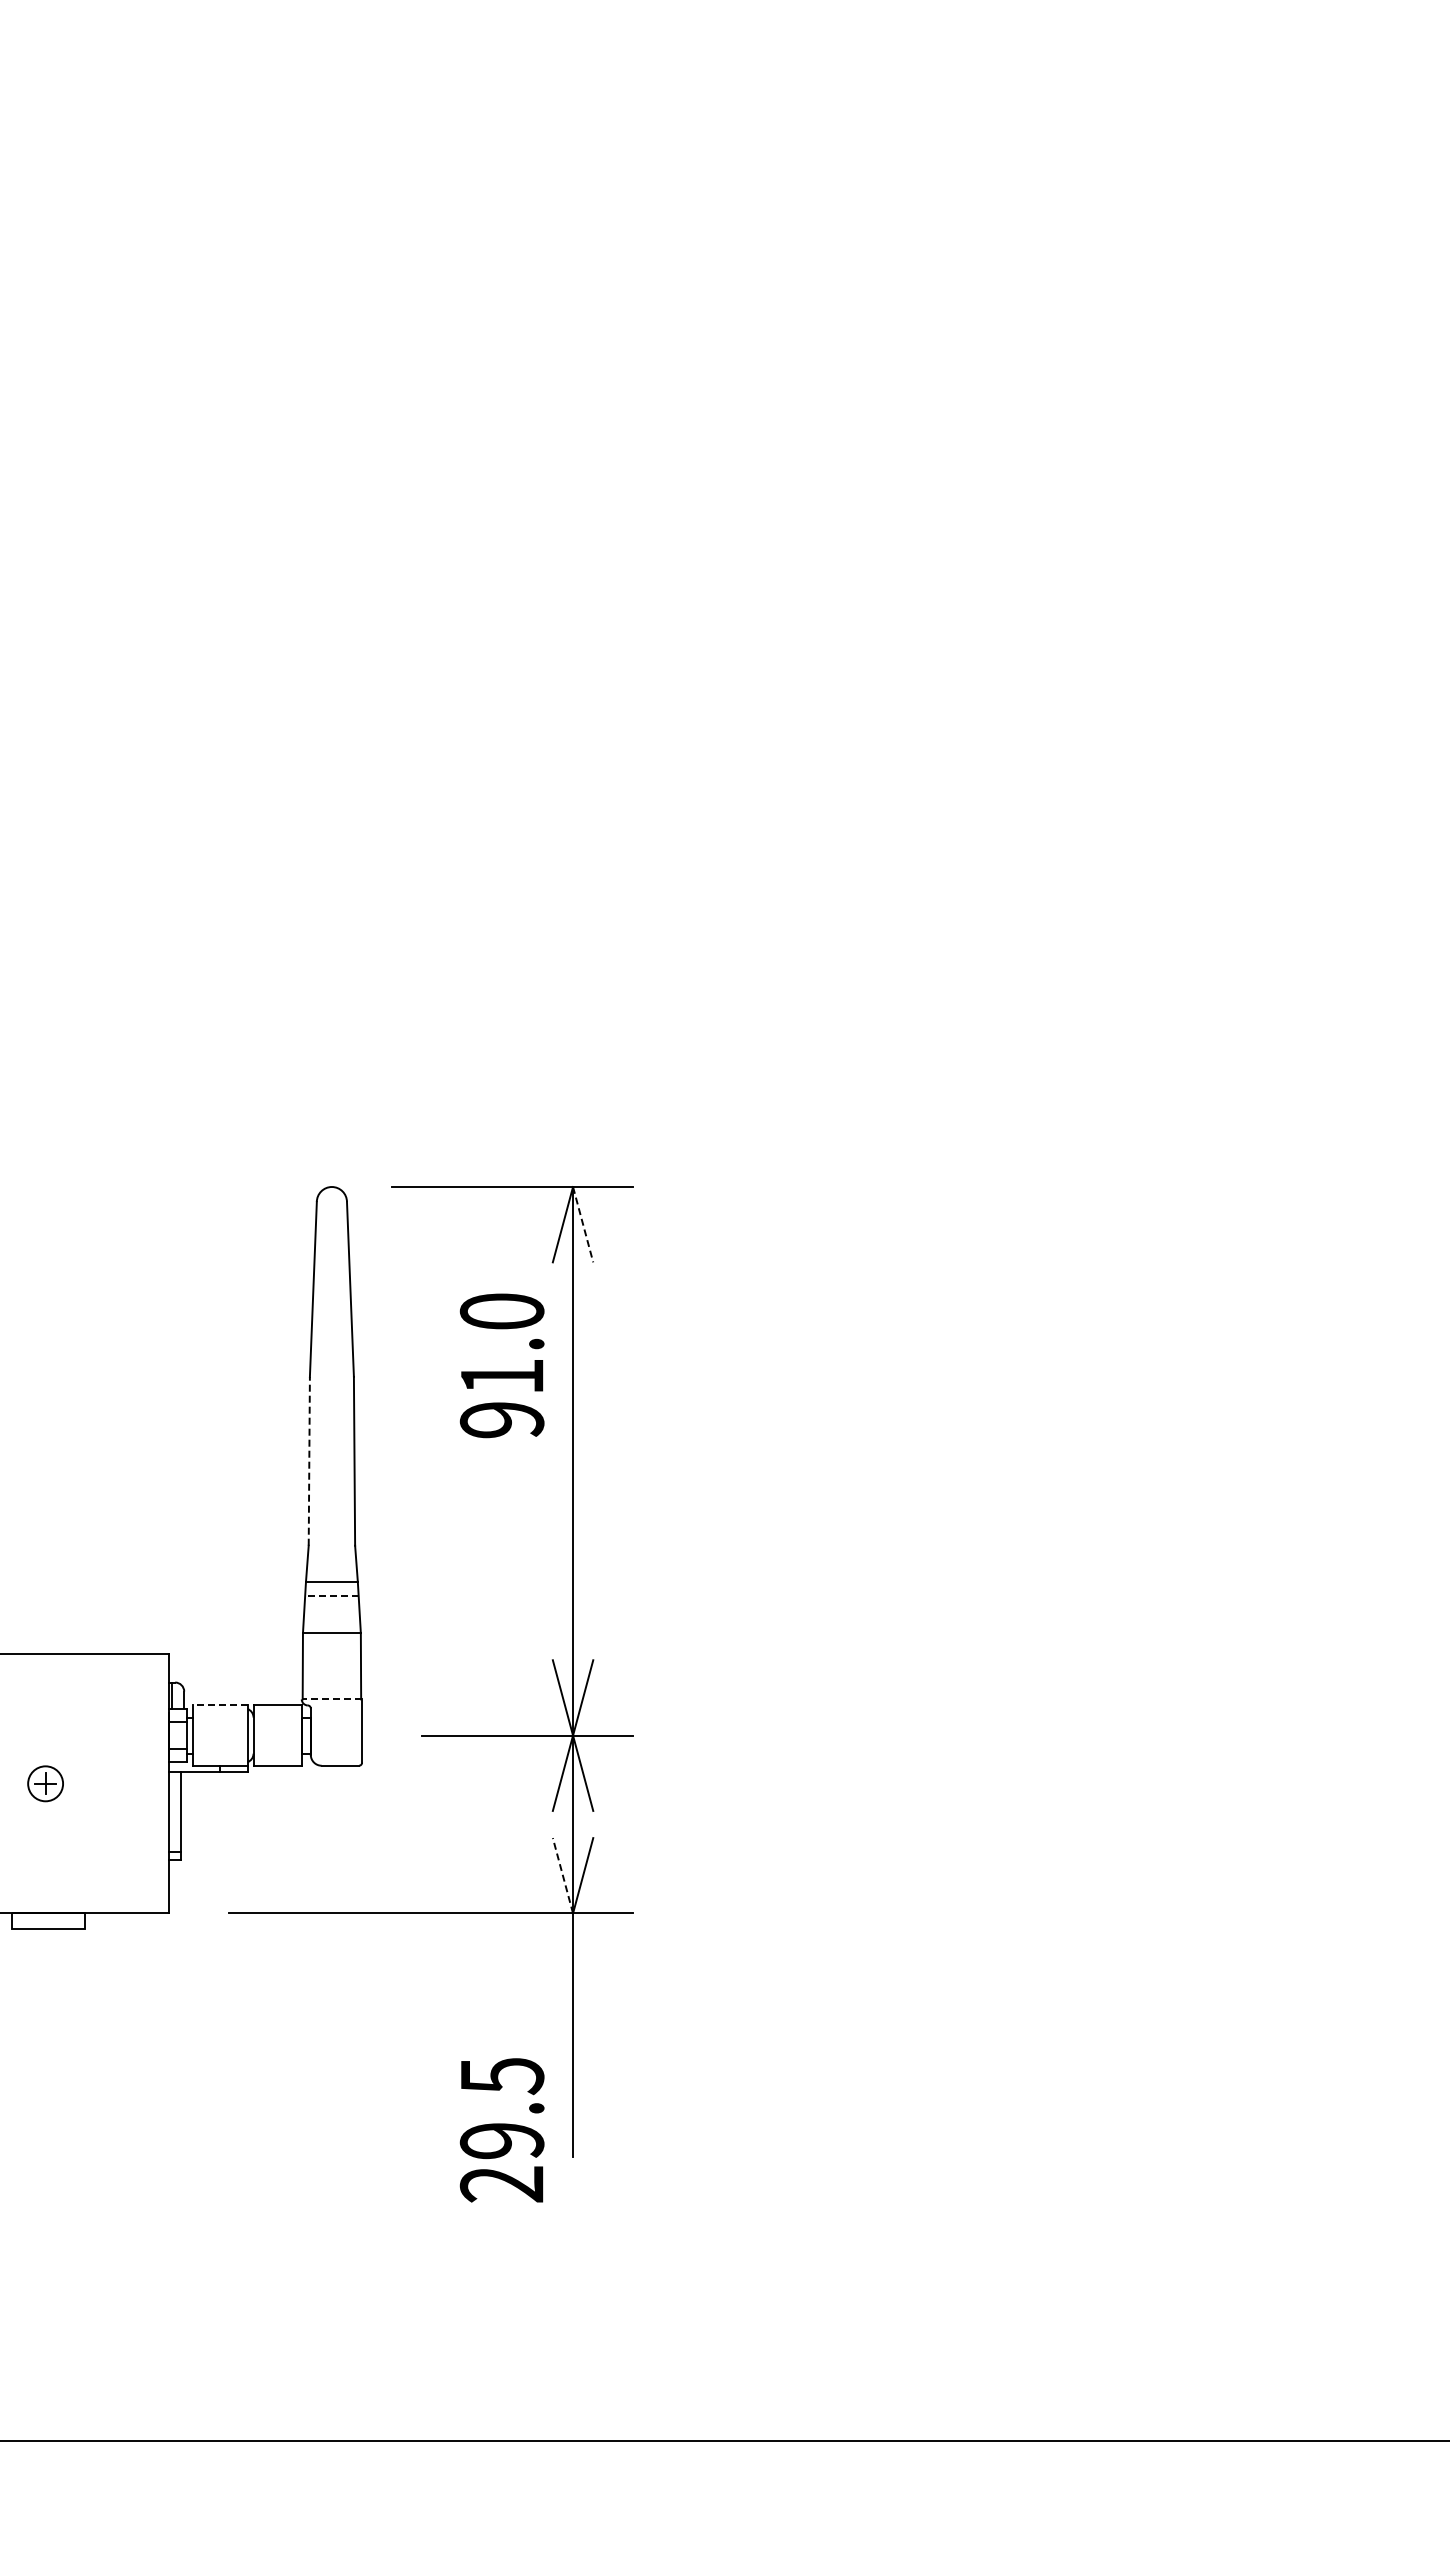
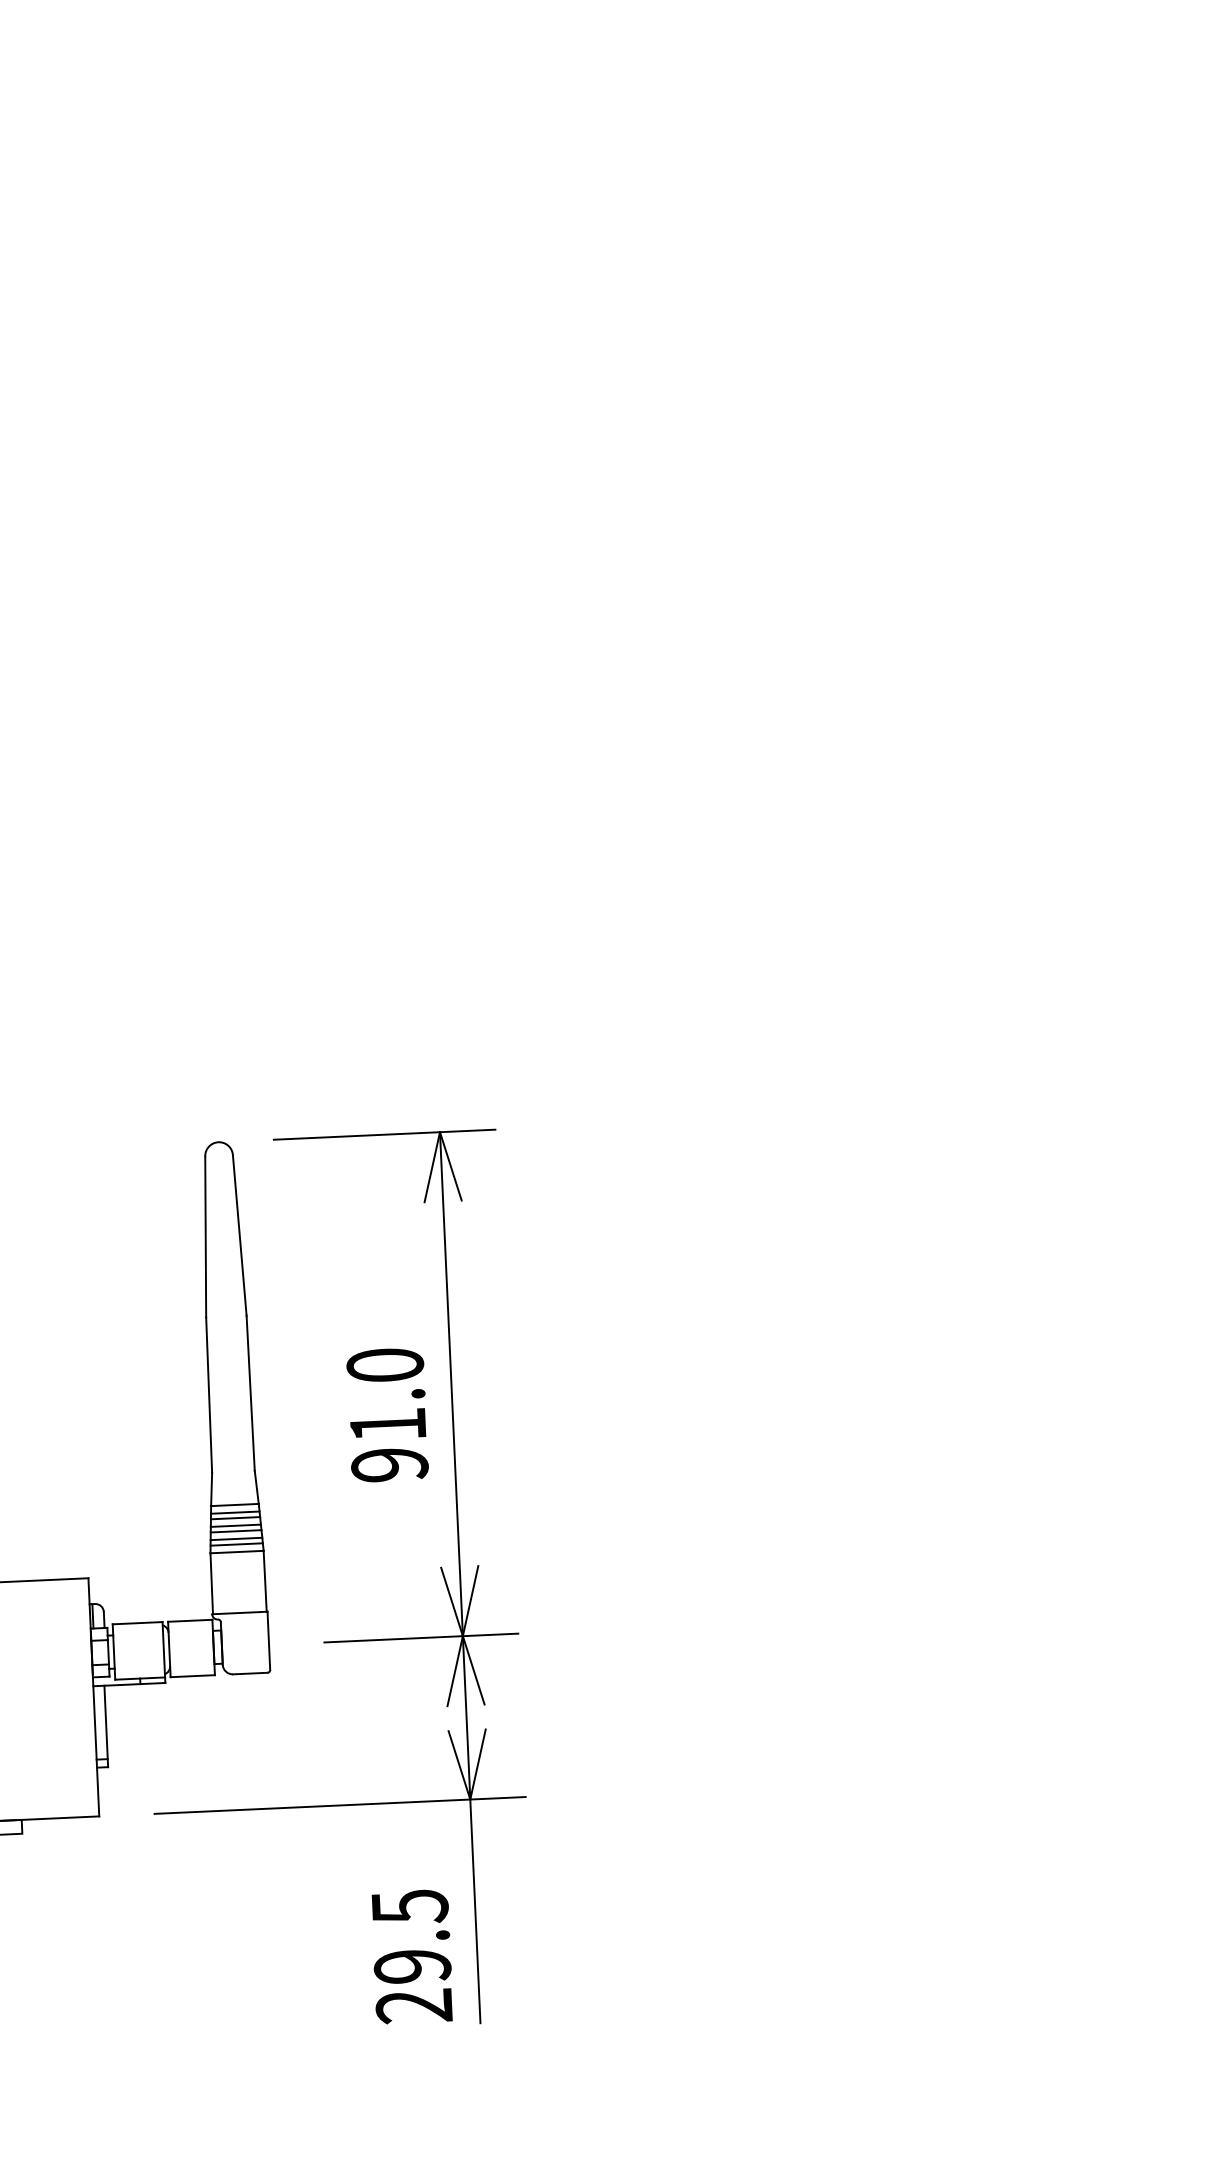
line: (583, 1225) -> (451, 1167), dashed -> solid
text: (501, 1365) -> (386, 1414), moved
line: (309, 1460) -> (209, 1394), dashed -> solid
line: (331, 1590) -> (234, 1512), added
line: (331, 1596) -> (235, 1518), dashed -> solid
line: (331, 1604) -> (235, 1525), added
line: (331, 1610) -> (235, 1531), added
line: (331, 1618) -> (236, 1538), added
line: (331, 1624) -> (236, 1544), added
line: (331, 1699) -> (239, 1613), dashed -> solid
line: (219, 1705) -> (136, 1623), dashed -> solid
line: (562, 1875) -> (459, 1765), dashed -> solid
text: (501, 2130) -> (411, 1956), moved

